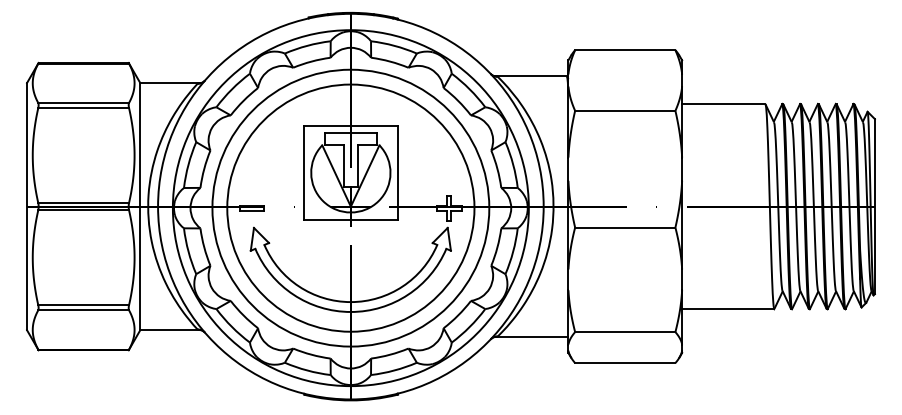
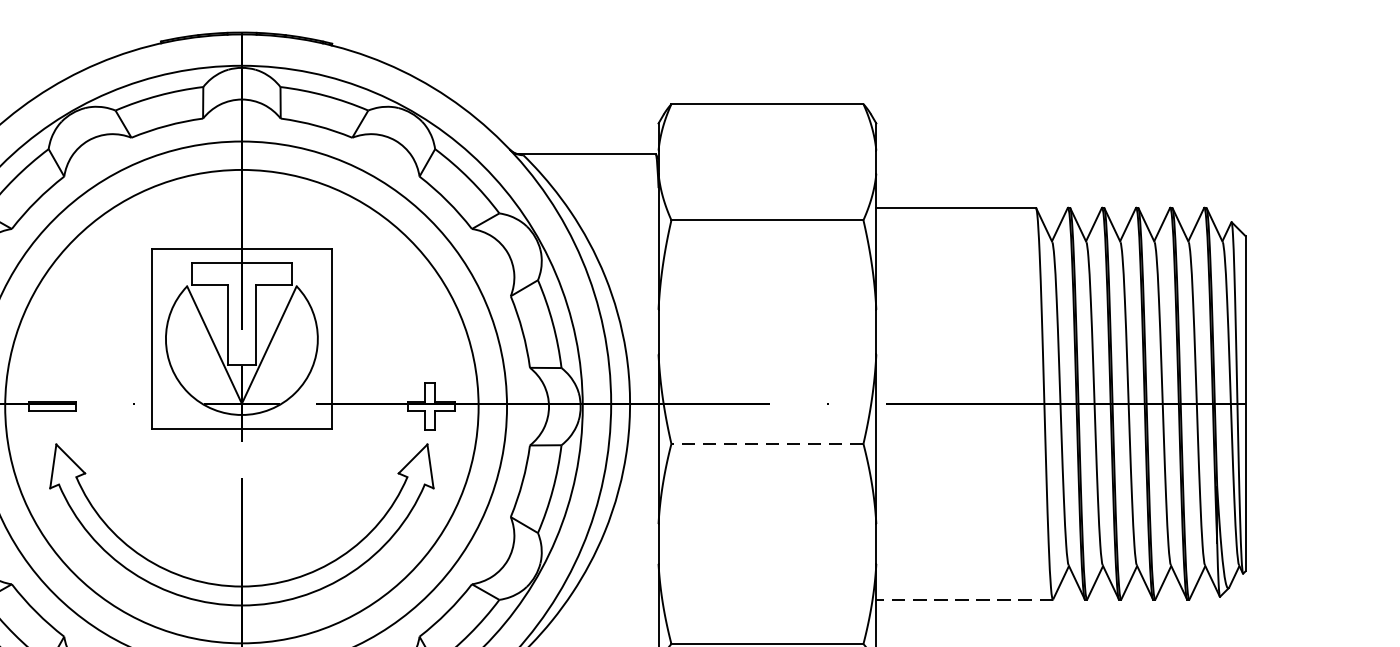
line: (624, 227) -> (765, 443), solid -> dashed
line: (727, 308) -> (963, 598), solid -> dashed

